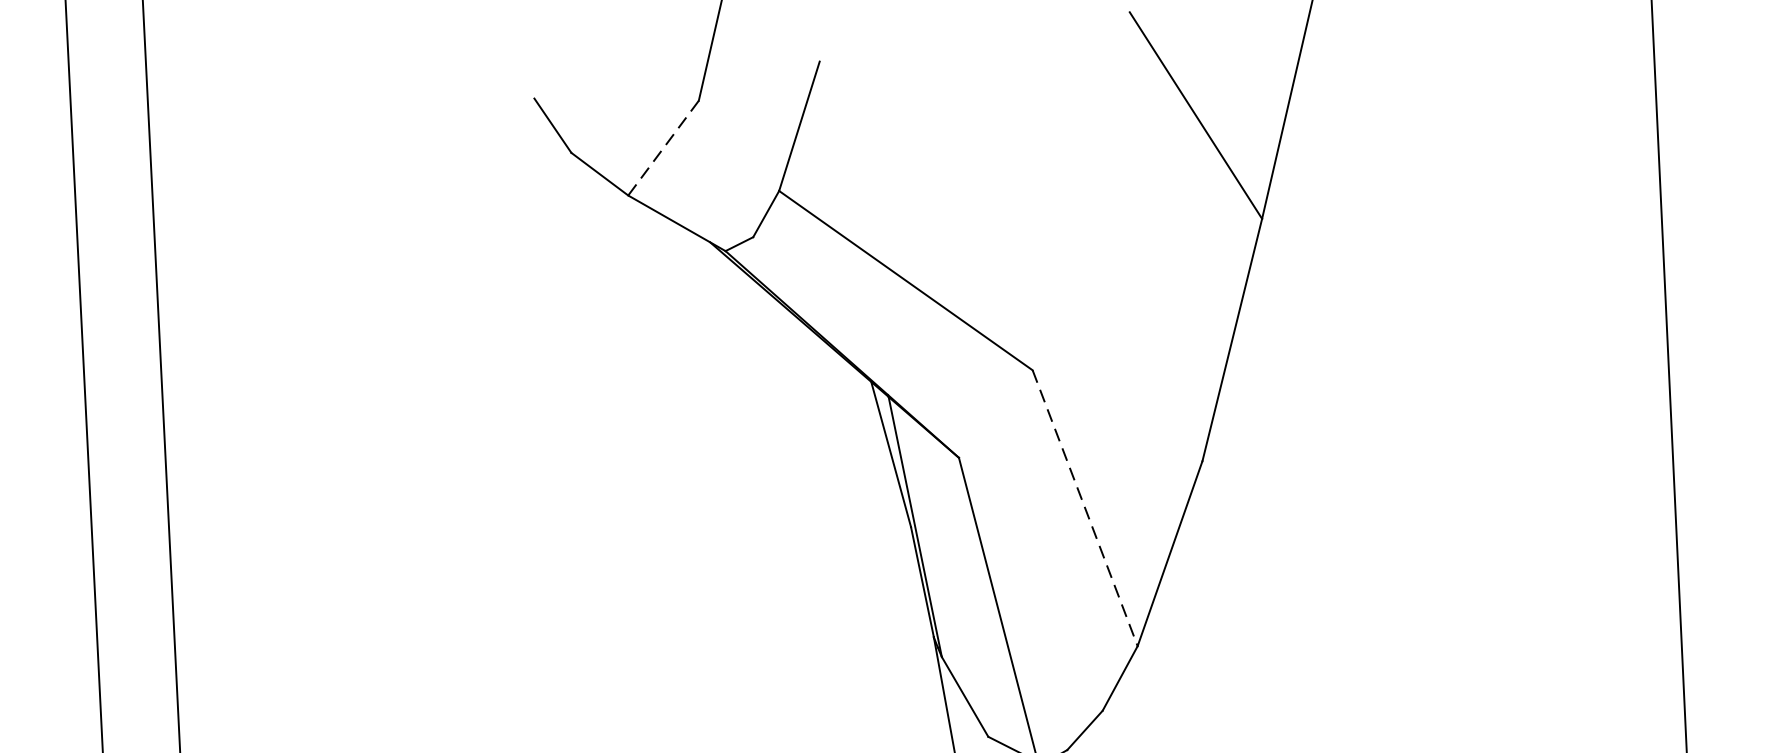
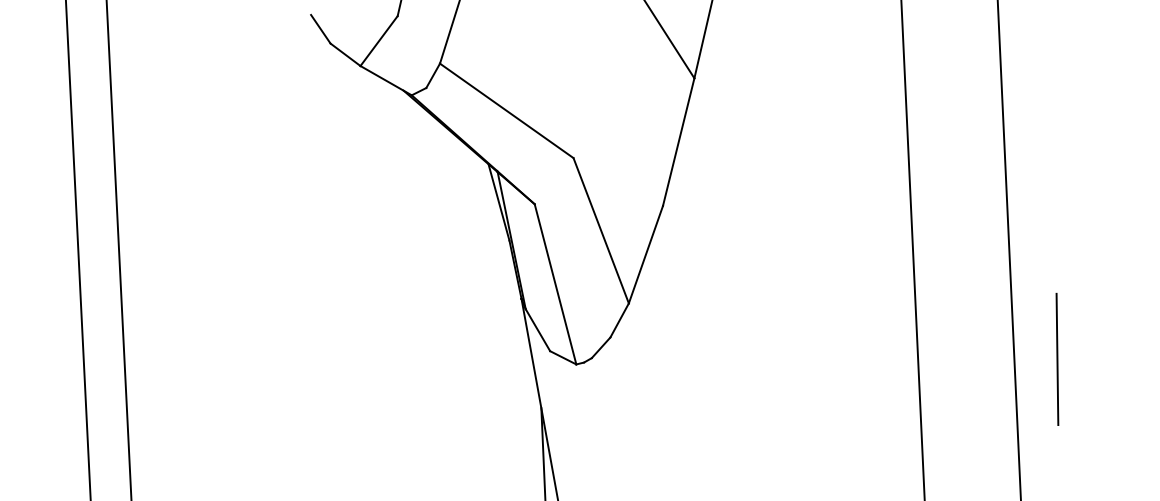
line: (662, 148) -> (378, 41), dashed -> solid
line: (1085, 507) -> (601, 230), dashed -> solid

